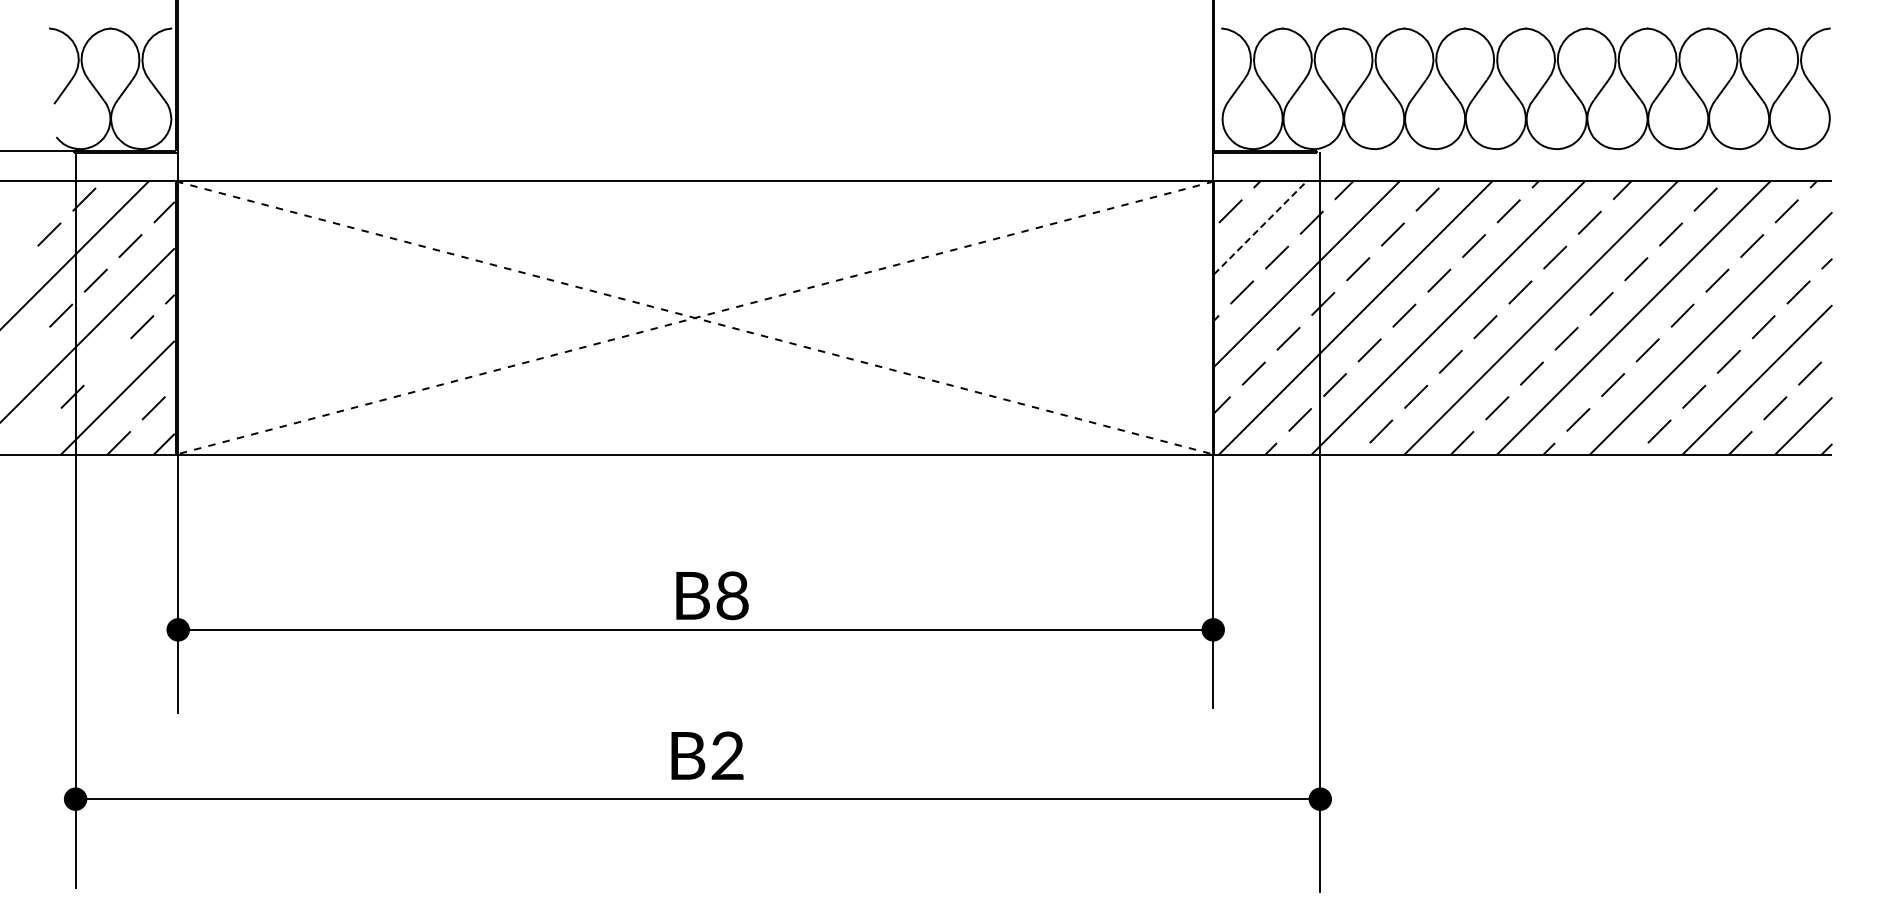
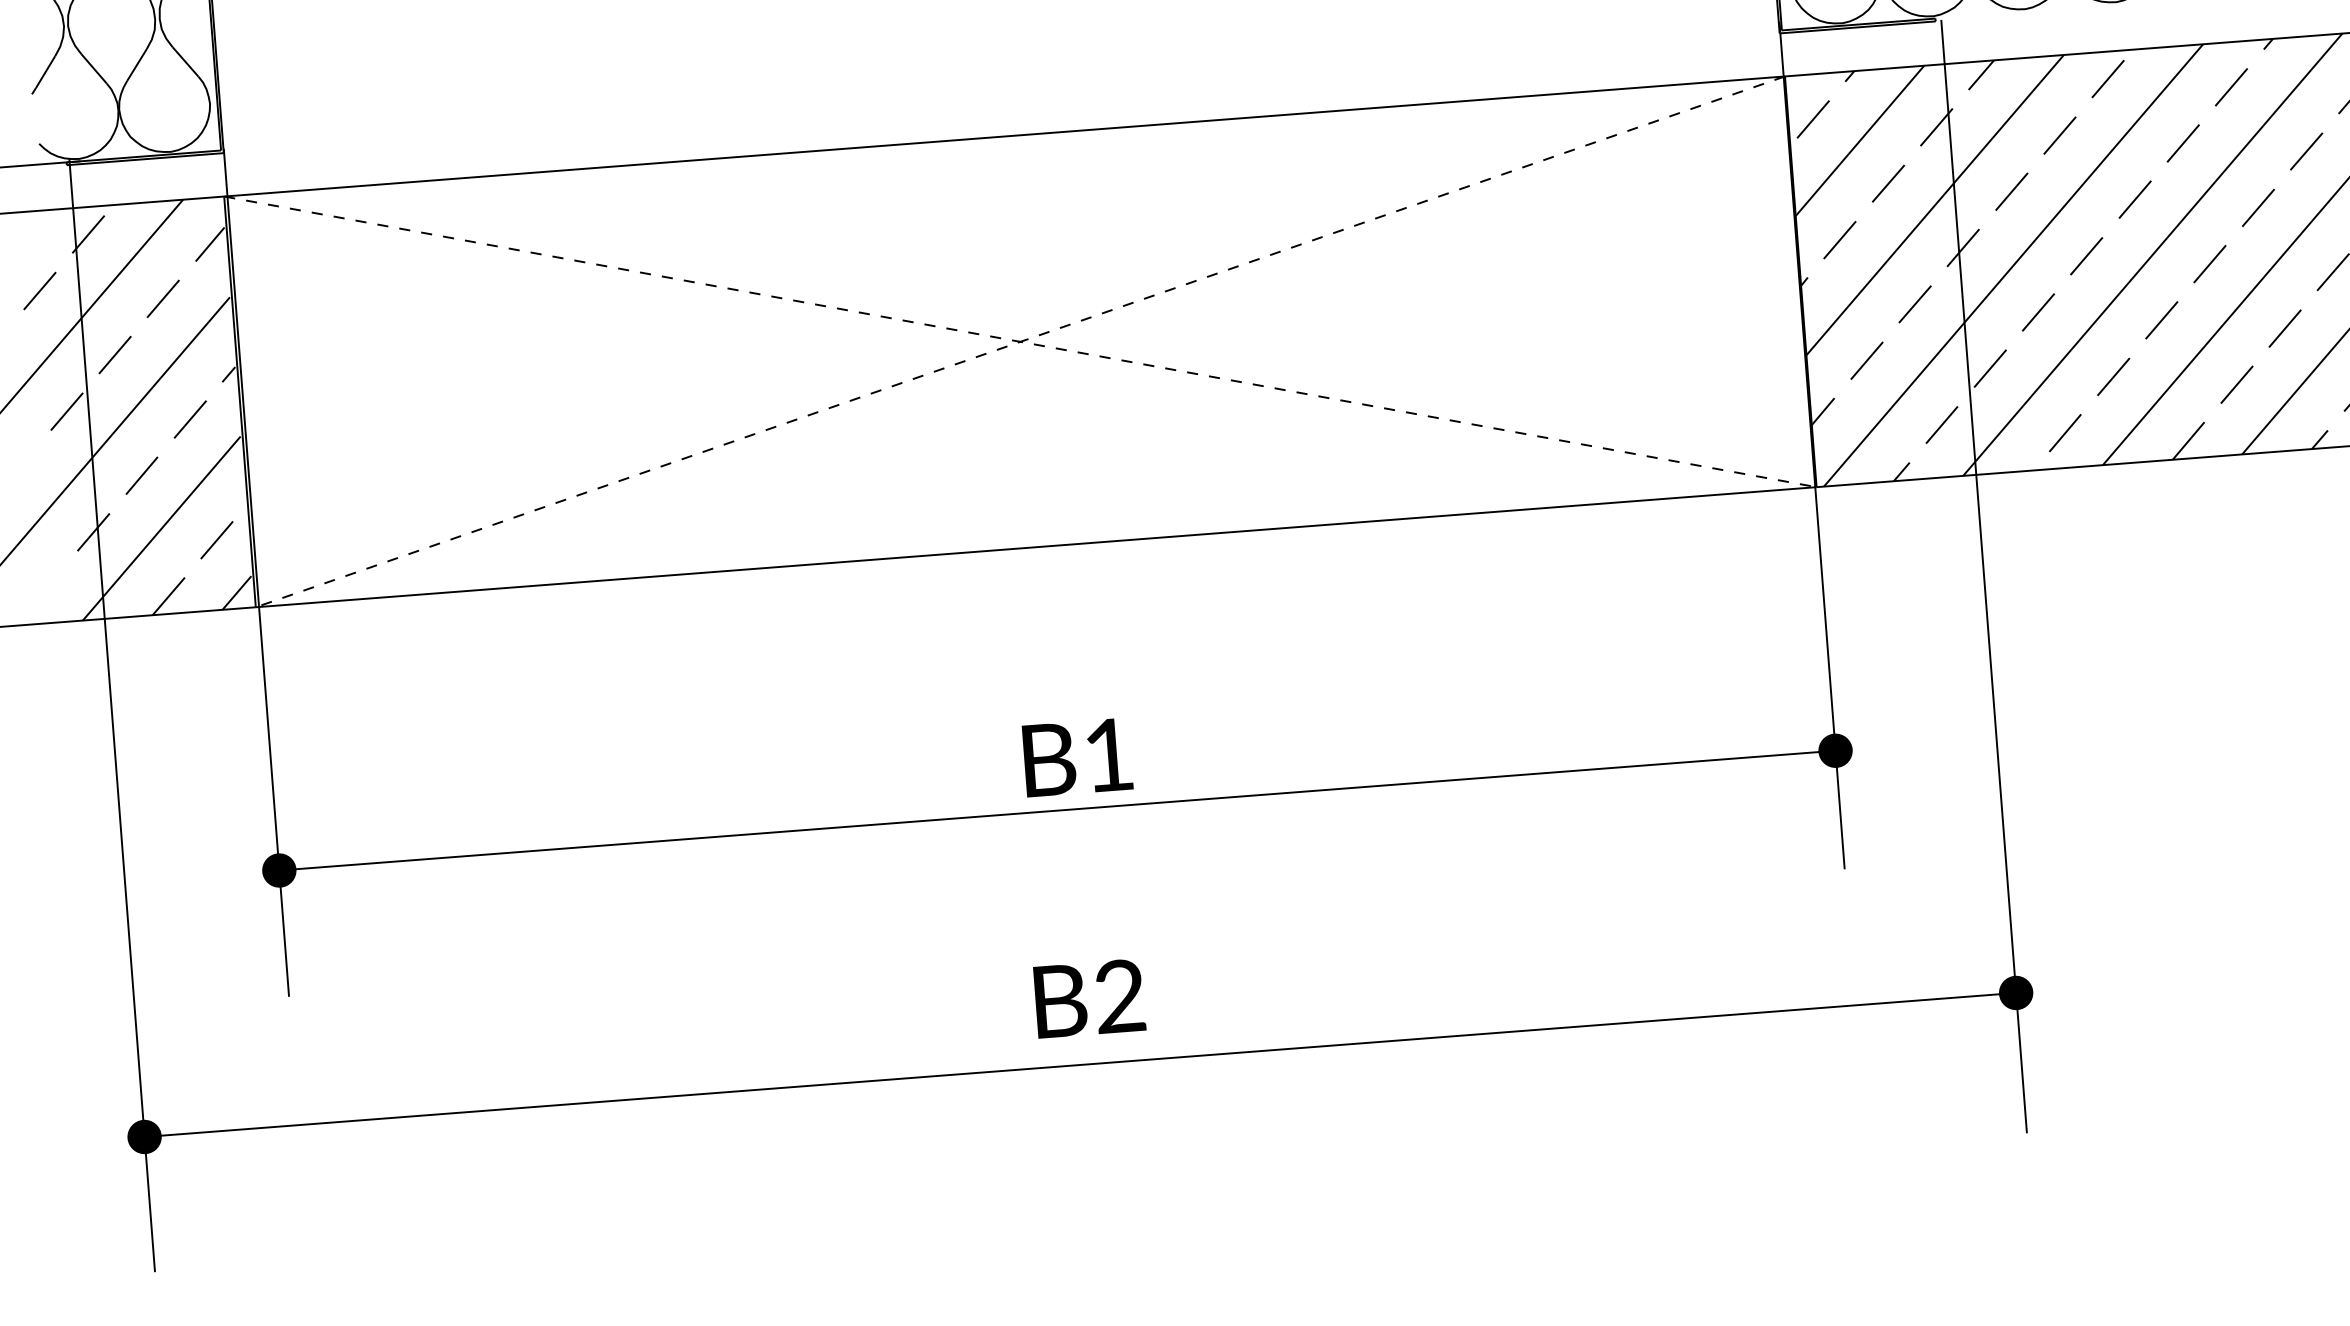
line: (1260, 227) -> (1860, 140), dashed -> solid
line: (107, 361) -> (141, 475), added
text: (732, 595) -> (1108, 754), B8 -> B1

